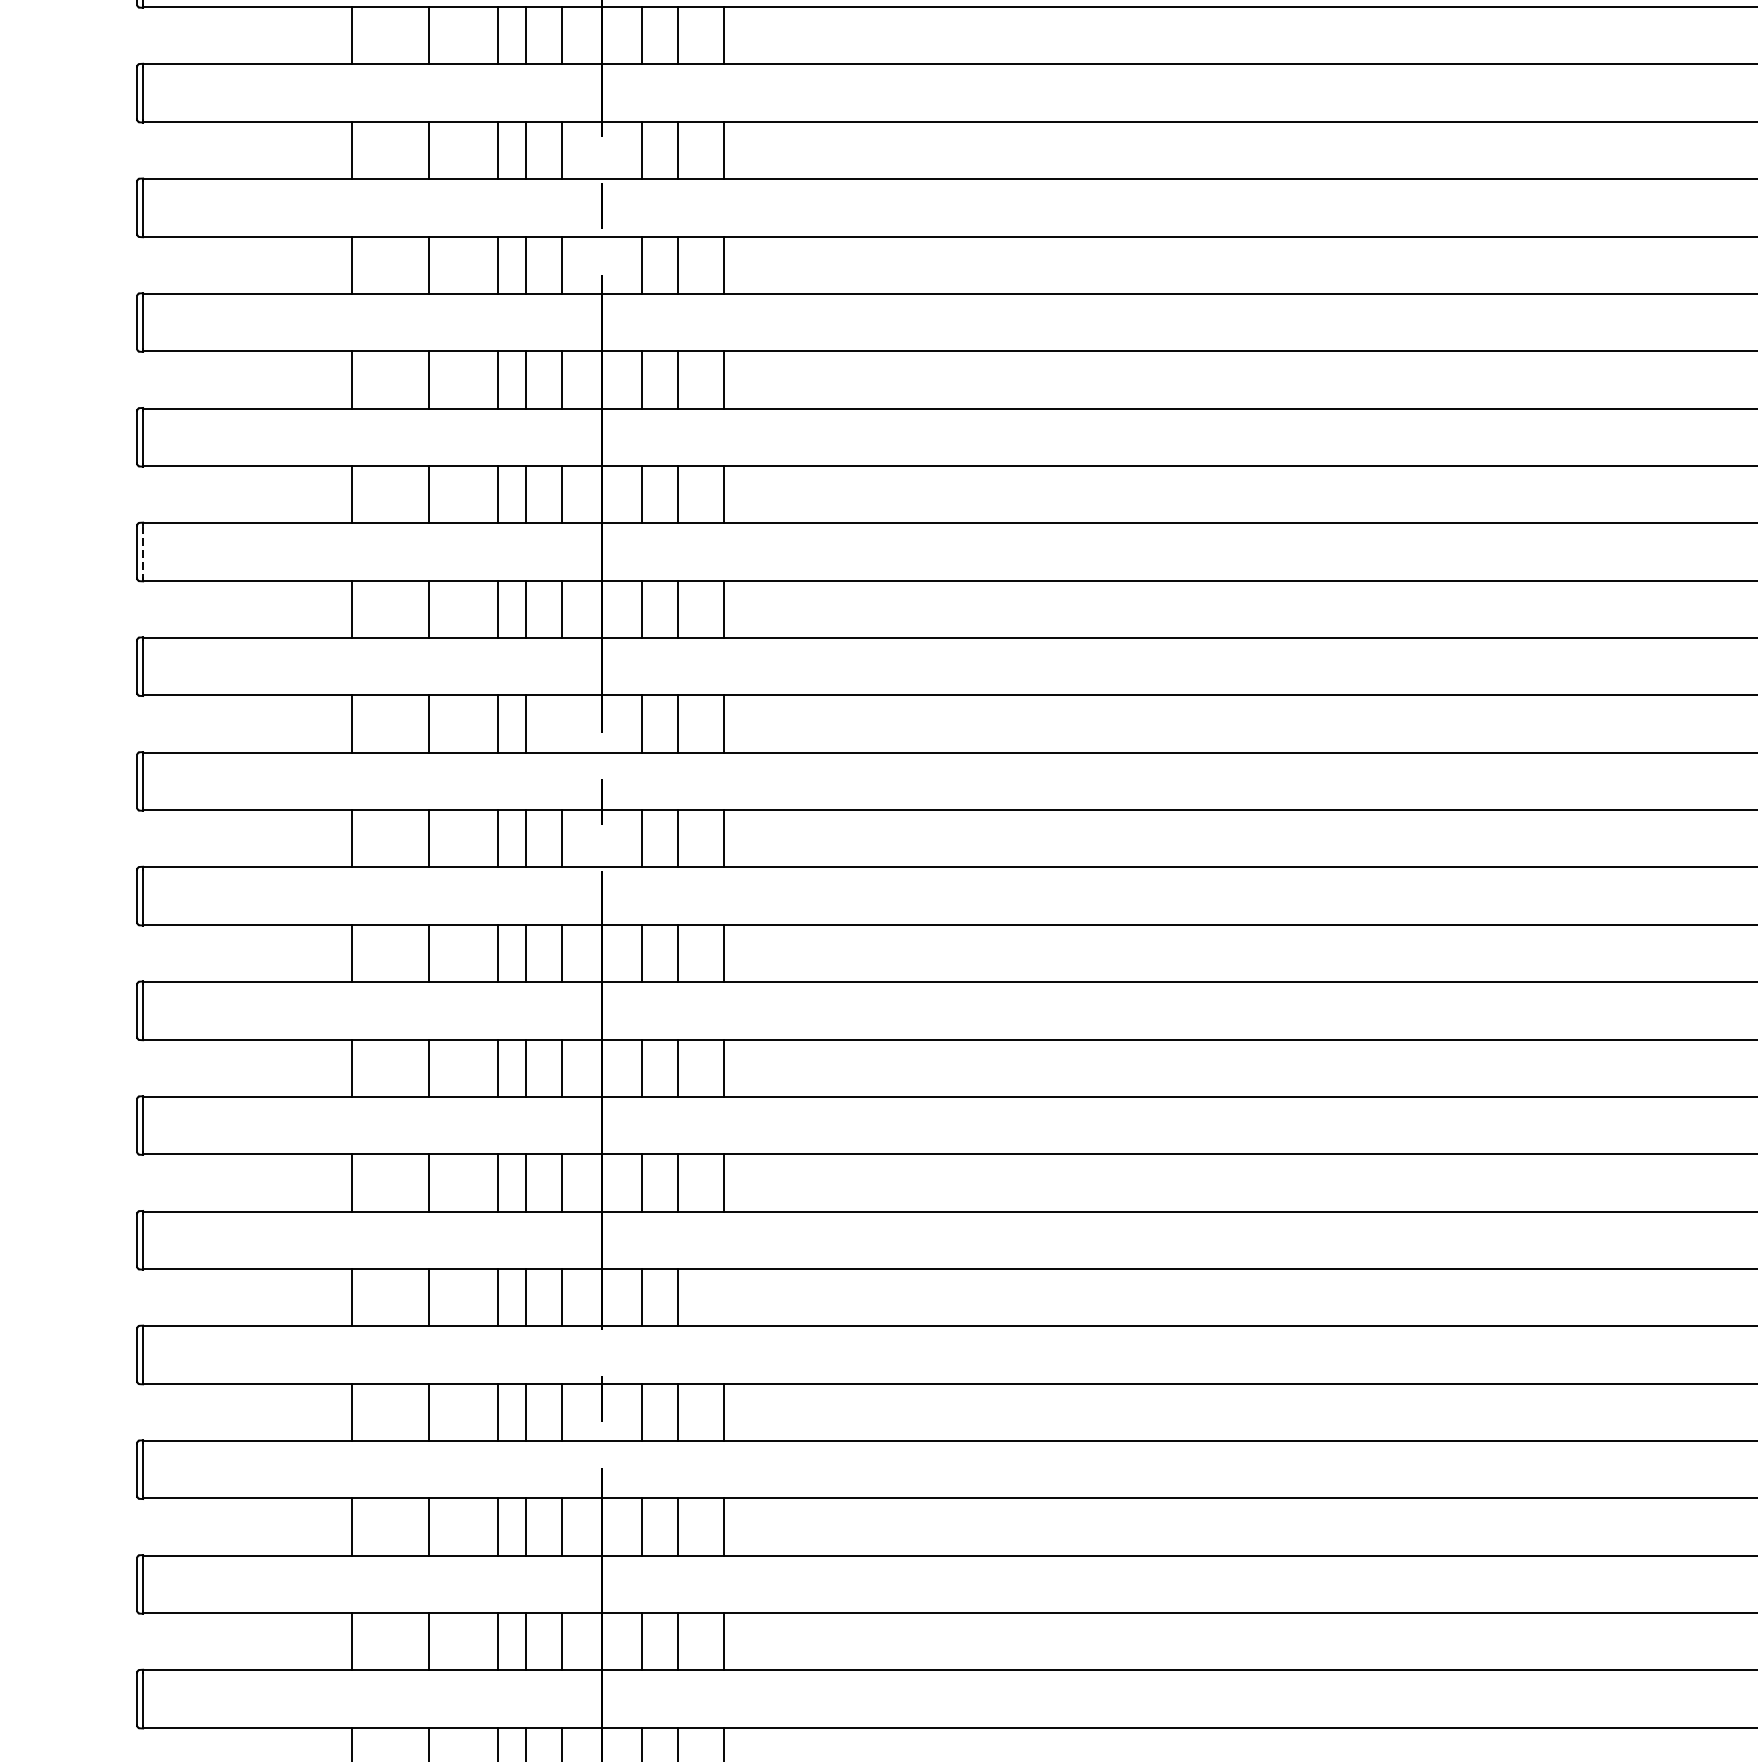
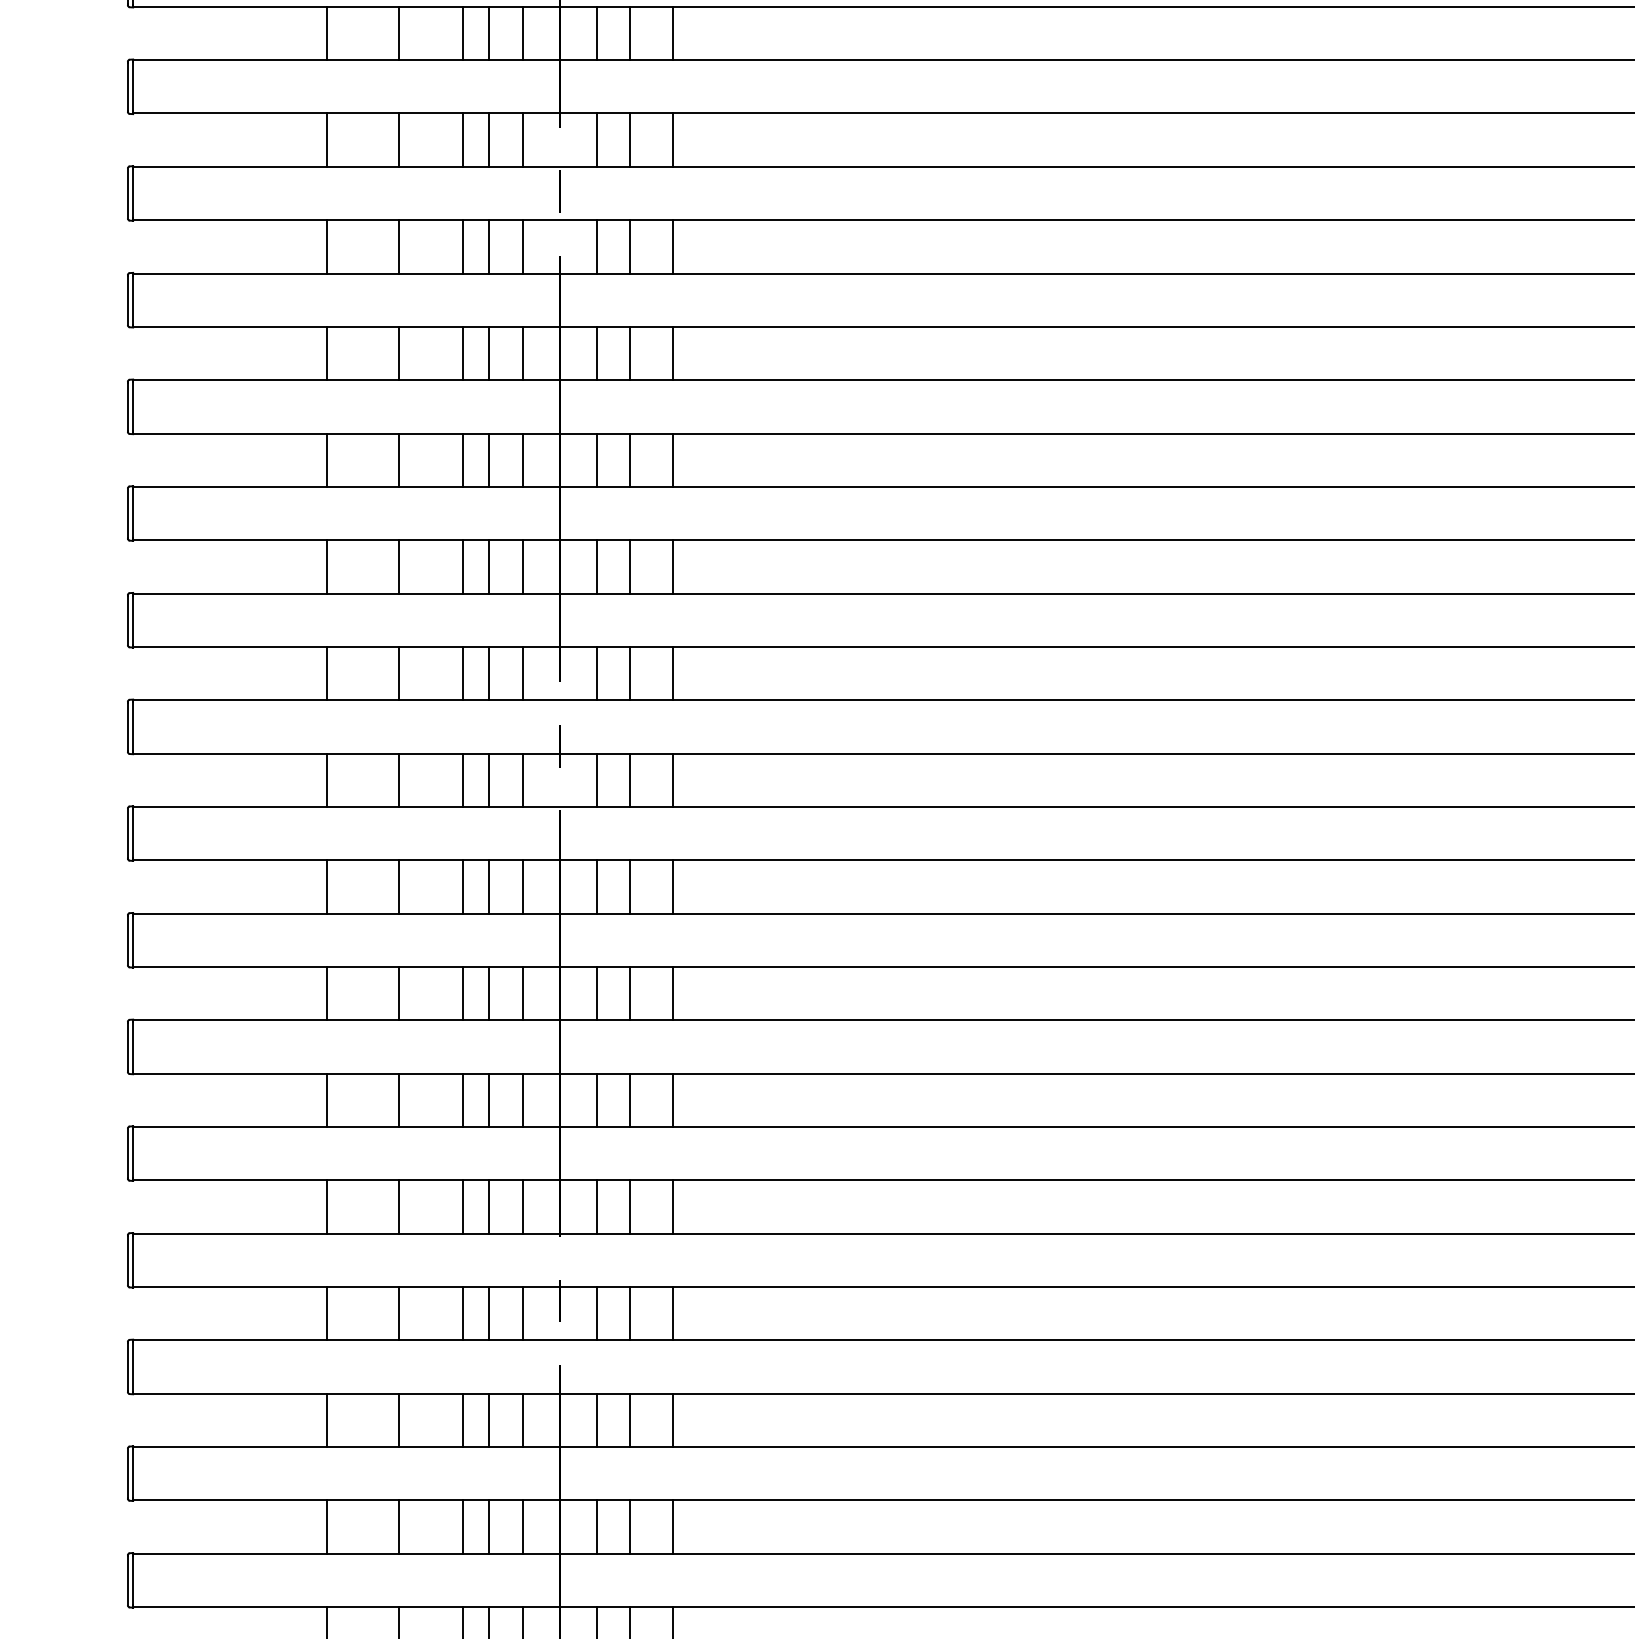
line: (143, 553) -> (133, 514), dashed -> solid
line: (561, 724) -> (522, 673), added
line: (723, 1297) -> (672, 1206), added

